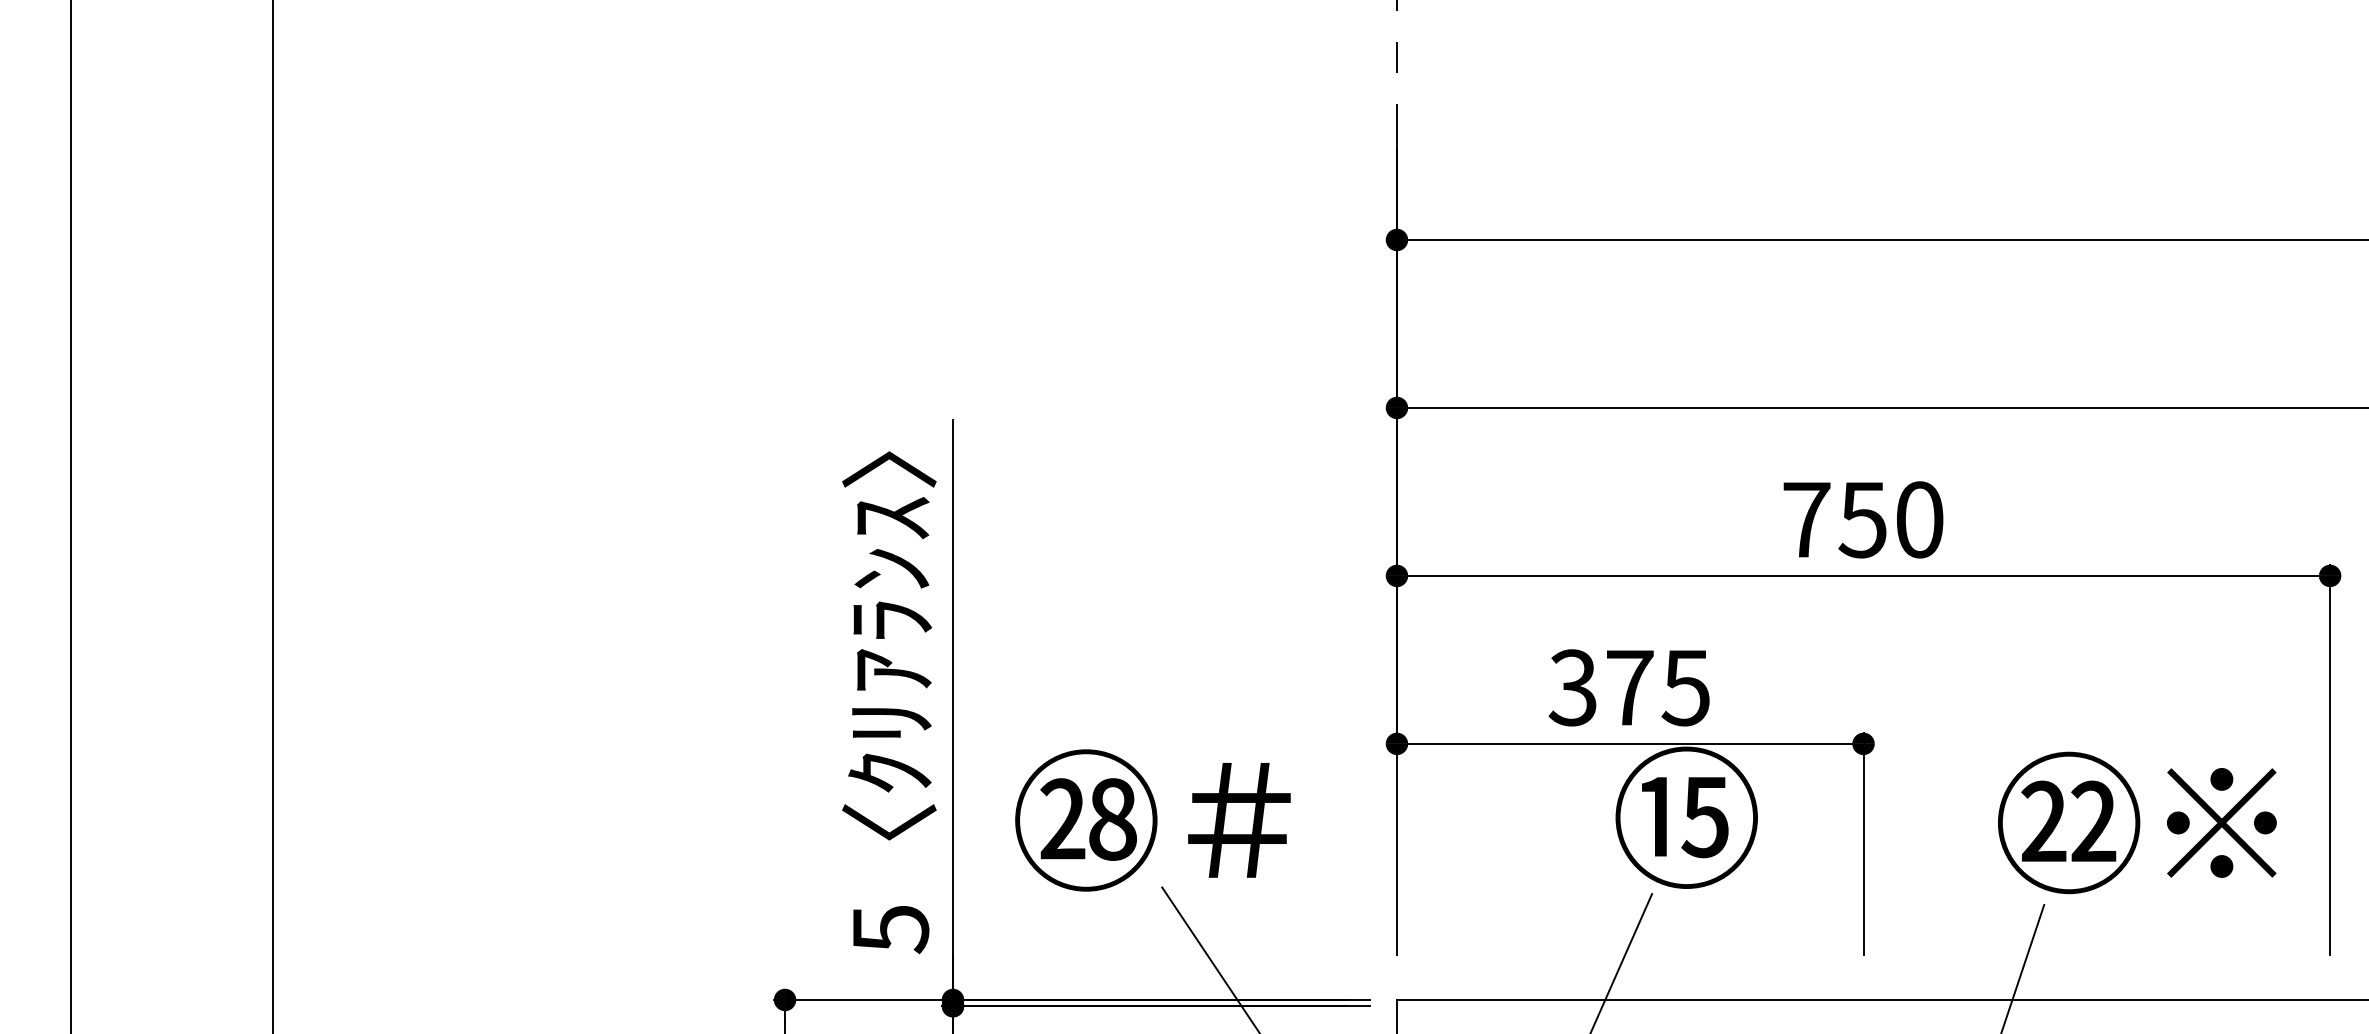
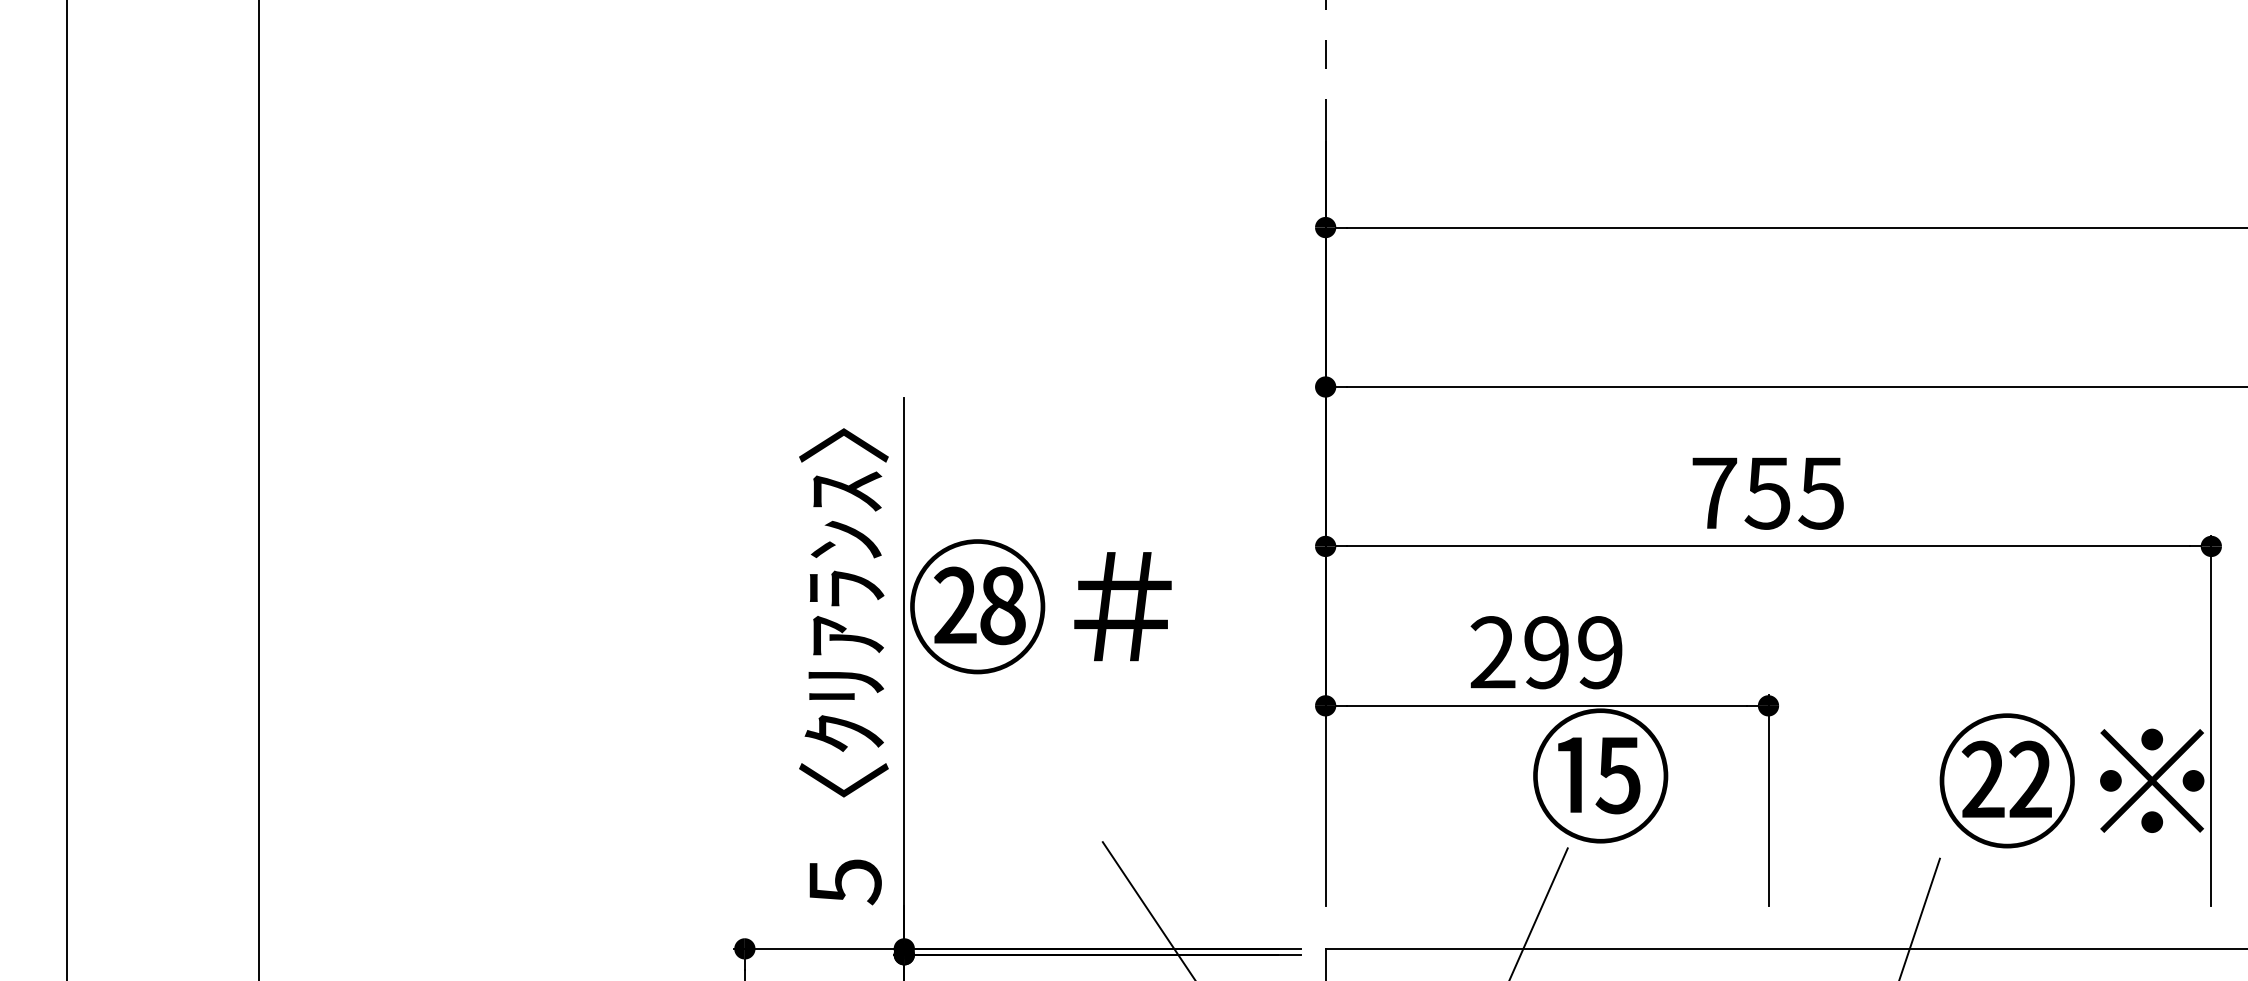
text: (1918, 519) -> (1820, 492), 750 -> 755
text: (1628, 687) -> (1545, 652), 375 -> 299
text: (1152, 820) -> (1040, 606), moved
text: (2137, 822) -> (2072, 780), moved

